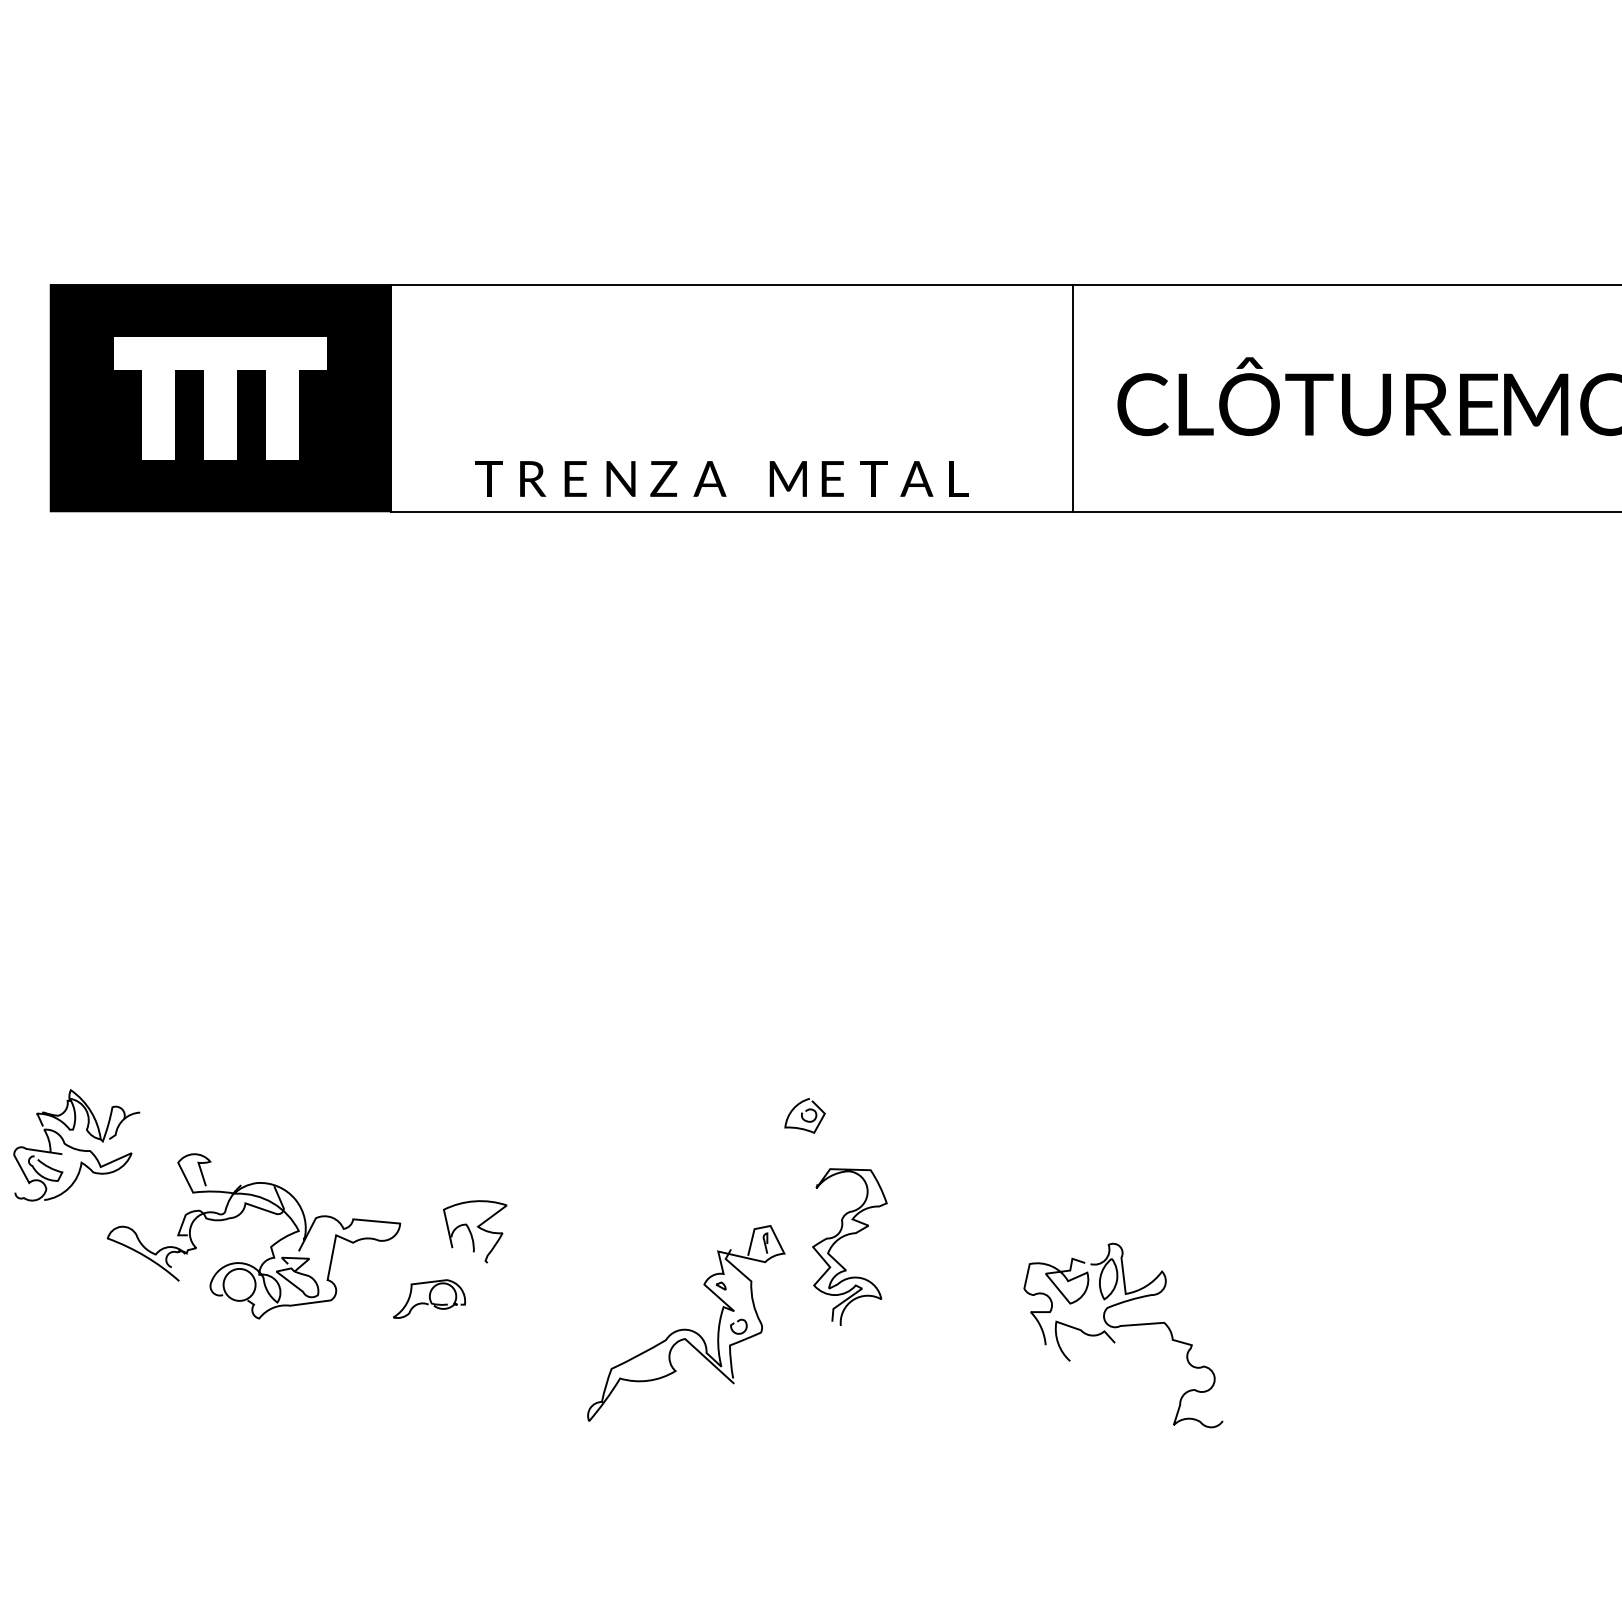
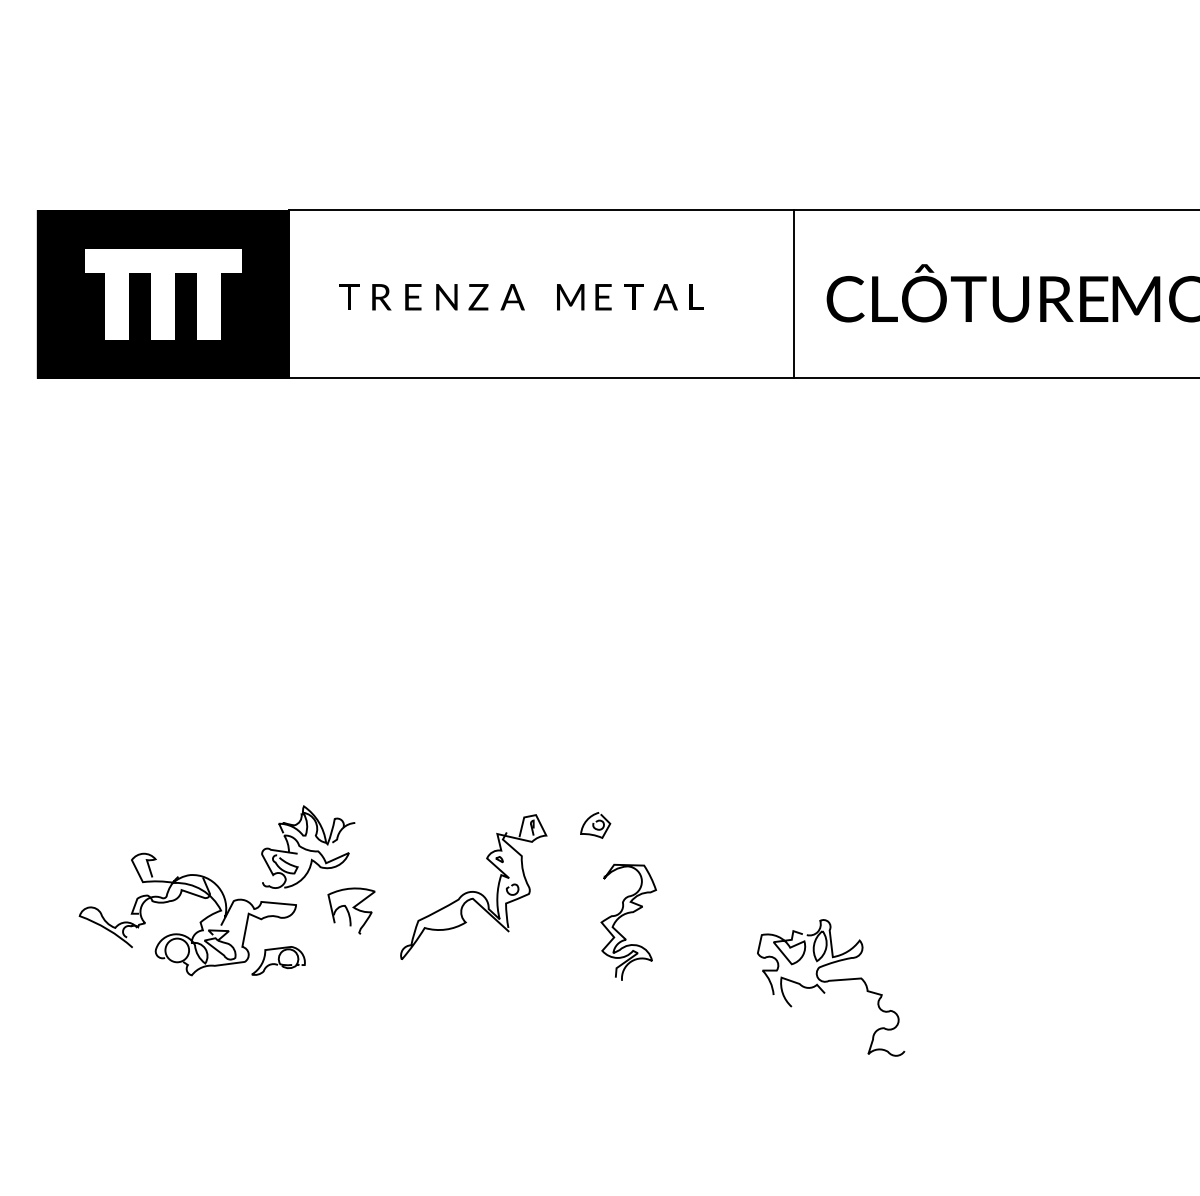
text: (721, 478) -> (521, 296), moved
part: (76, 1145) -> (308, 847), moved
part: (429, 1298) -> (278, 960), moved
part: (686, 1323) -> (473, 887), moved

